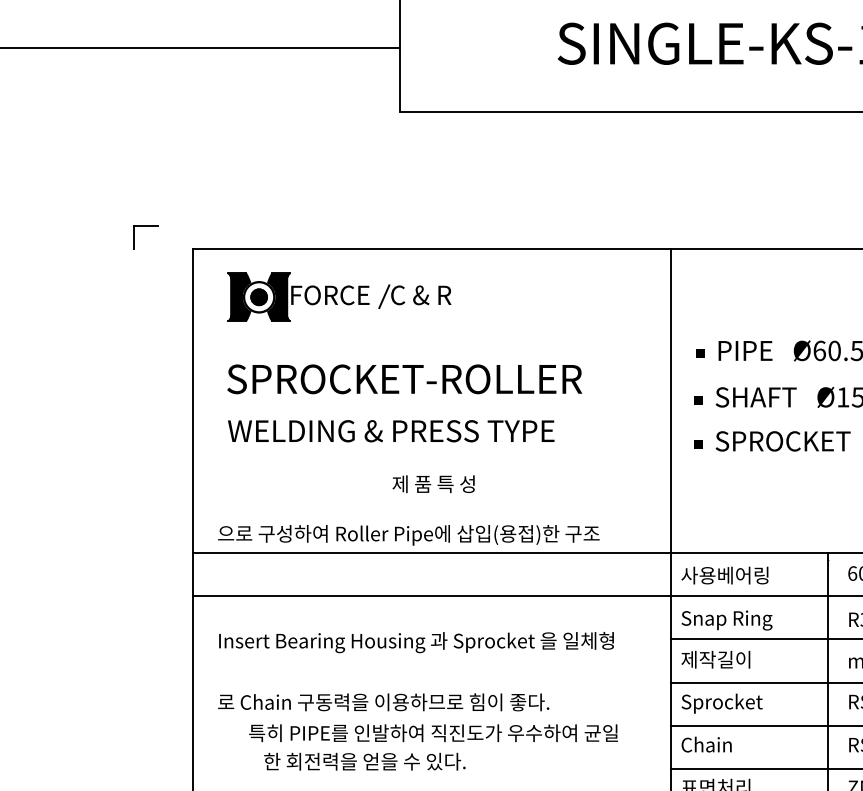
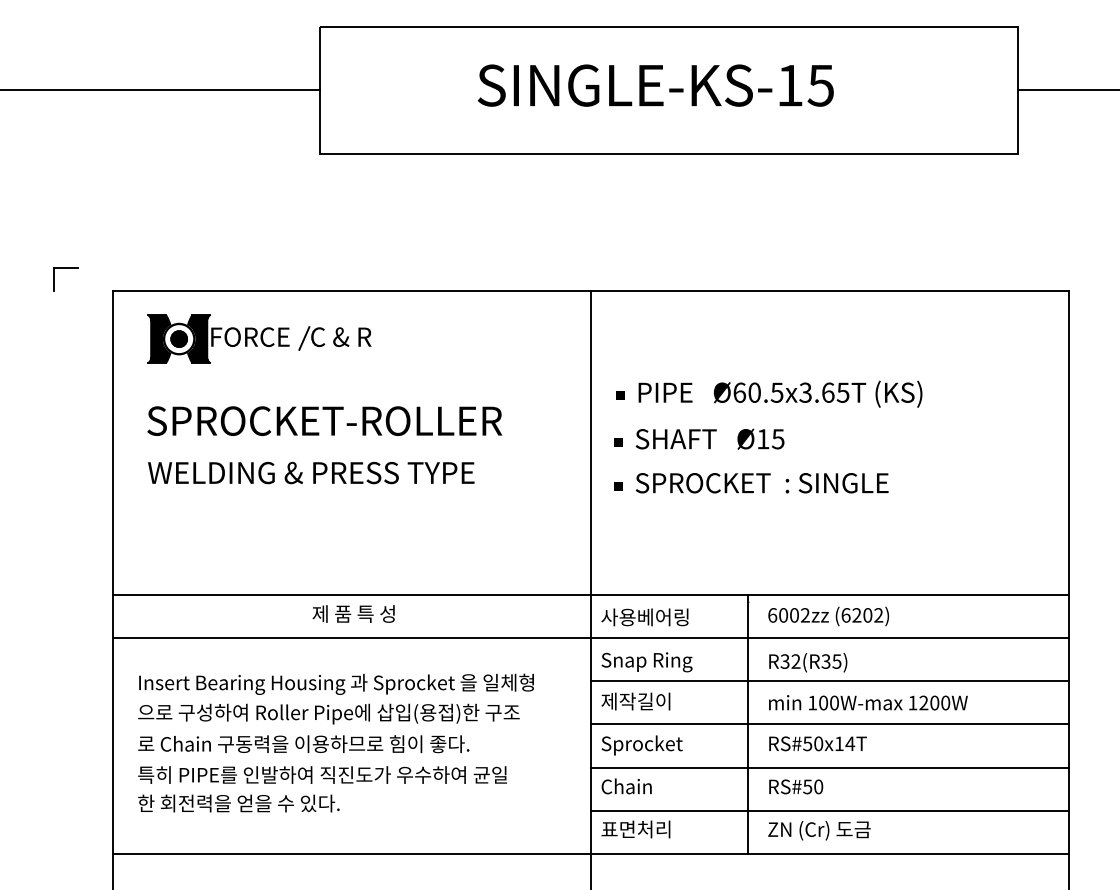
text: (433, 483) -> (353, 613), moved
text: (408, 534) -> (328, 713), moved
text: (433, 732) -> (322, 774), moved
text: (364, 761) -> (238, 803), moved

